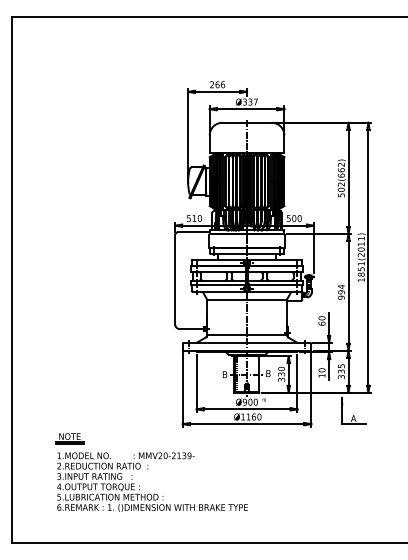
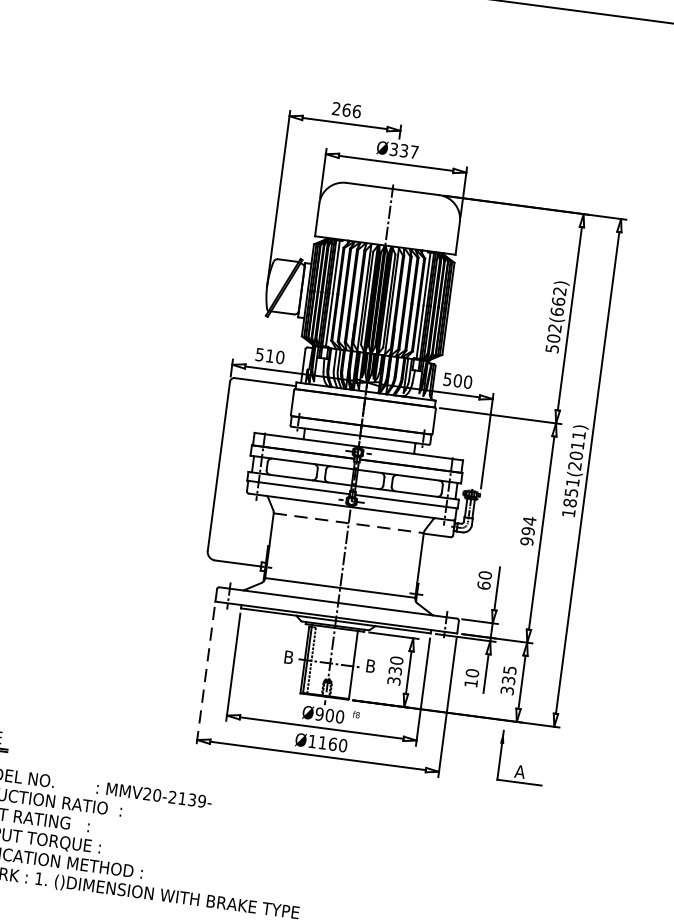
line: (247, 300) -> (349, 523), solid -> dashed
line: (182, 390) -> (204, 676), solid -> dashed

